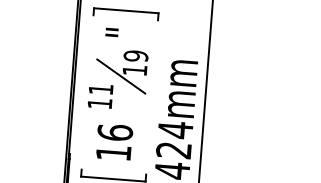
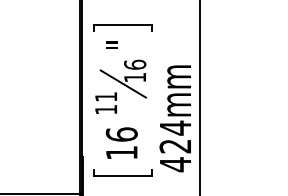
text: (136, 55) -> (135, 64), 19 -> 16

